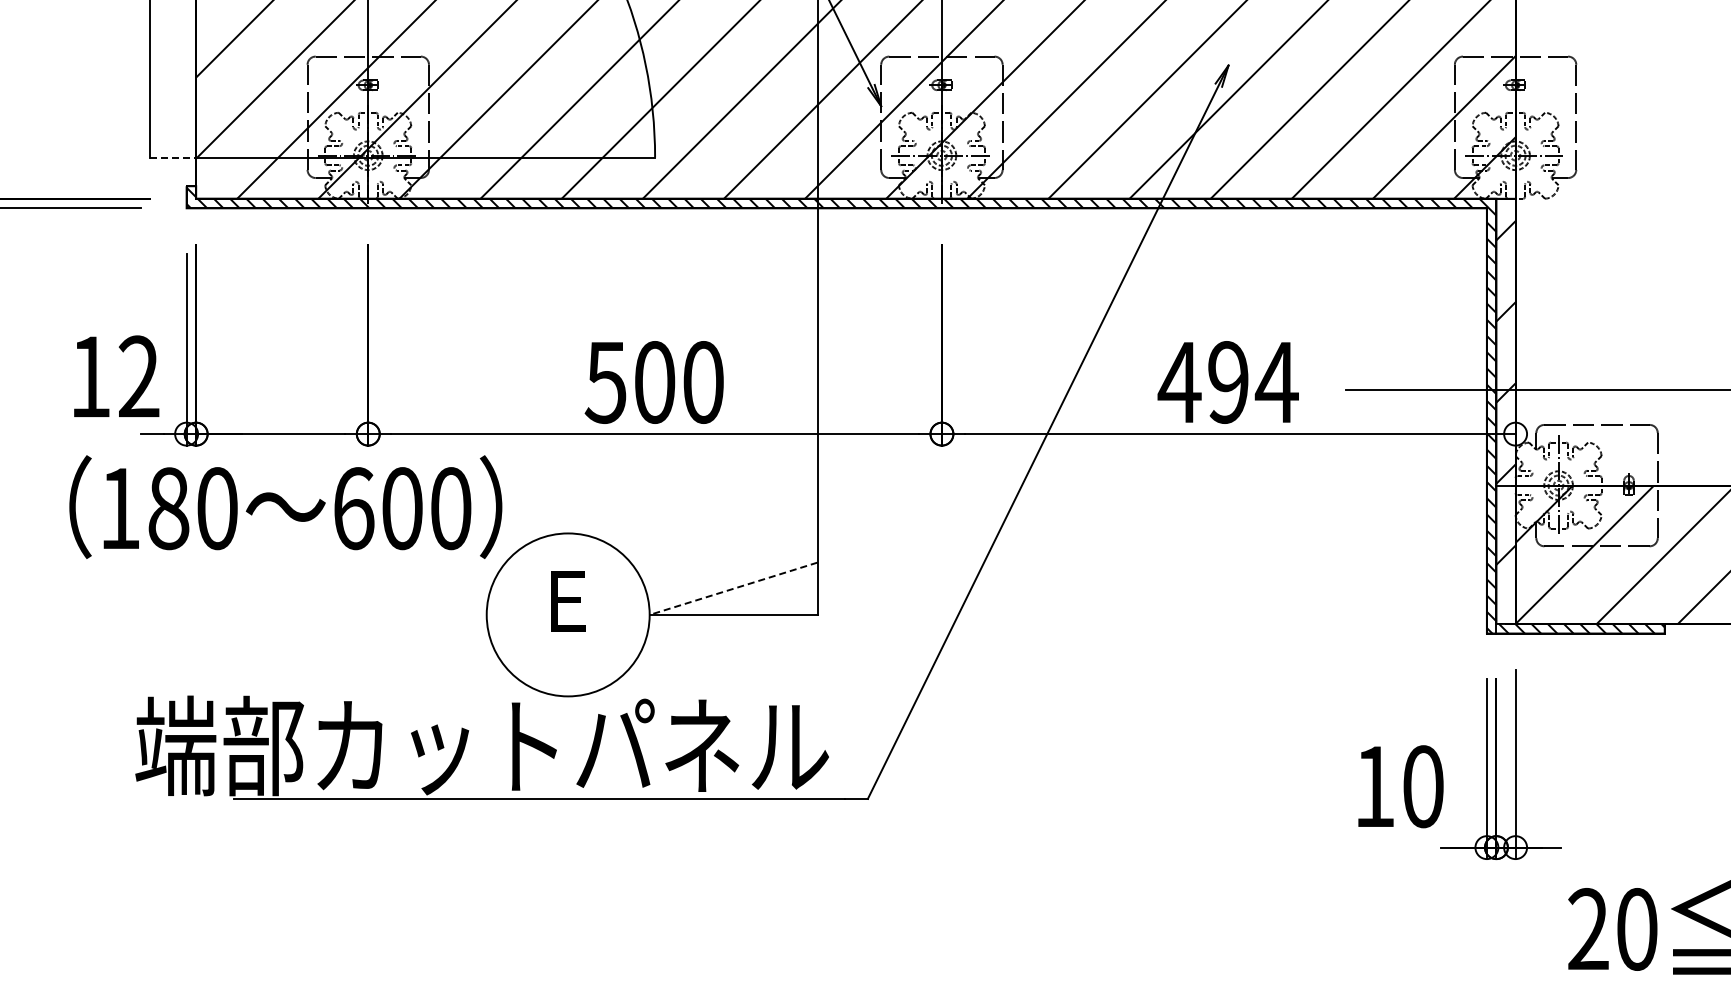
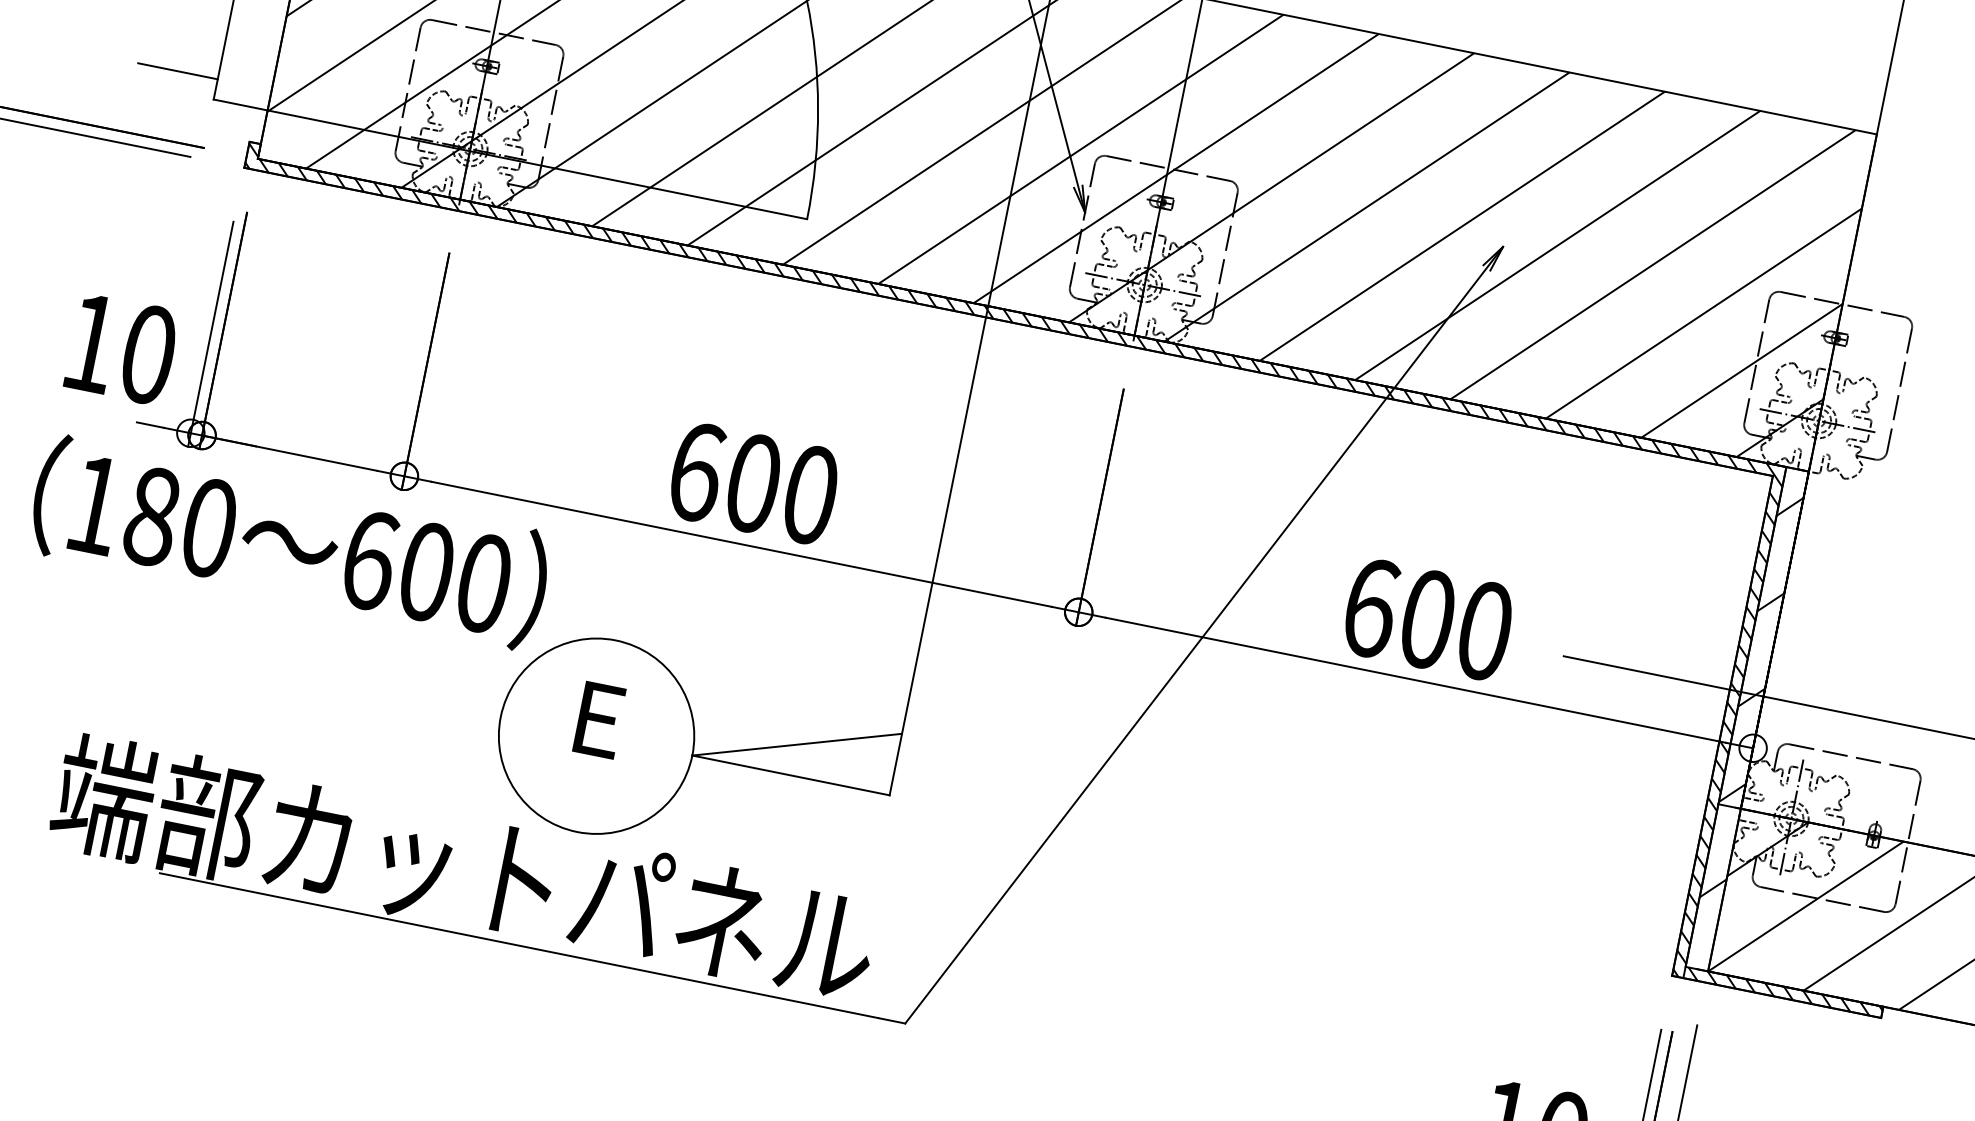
line: (116, 140) -> (178, 71), added
line: (173, 157) -> (241, 104), dashed -> solid
text: (138, 376) -> (147, 354), 12 -> 10
text: (605, 382) -> (695, 471), 500 -> 600
text: (1227, 382) -> (1426, 619), 494 -> 600
line: (733, 588) -> (797, 744), dashed -> solid

